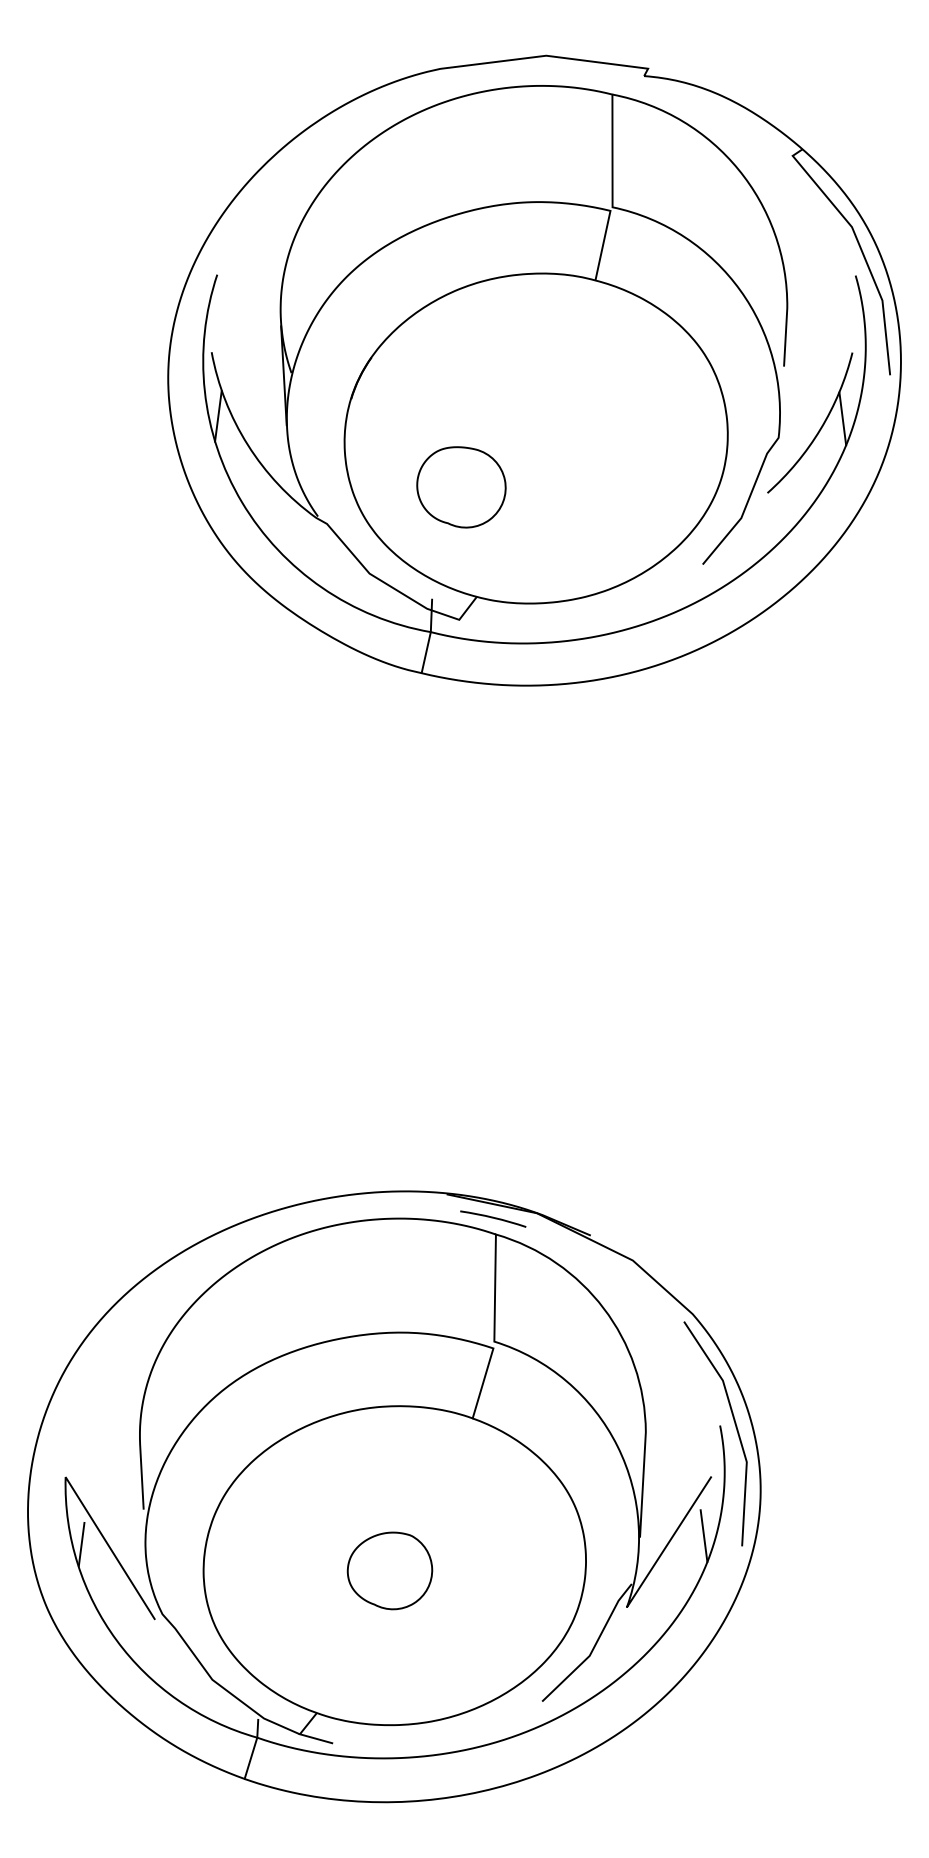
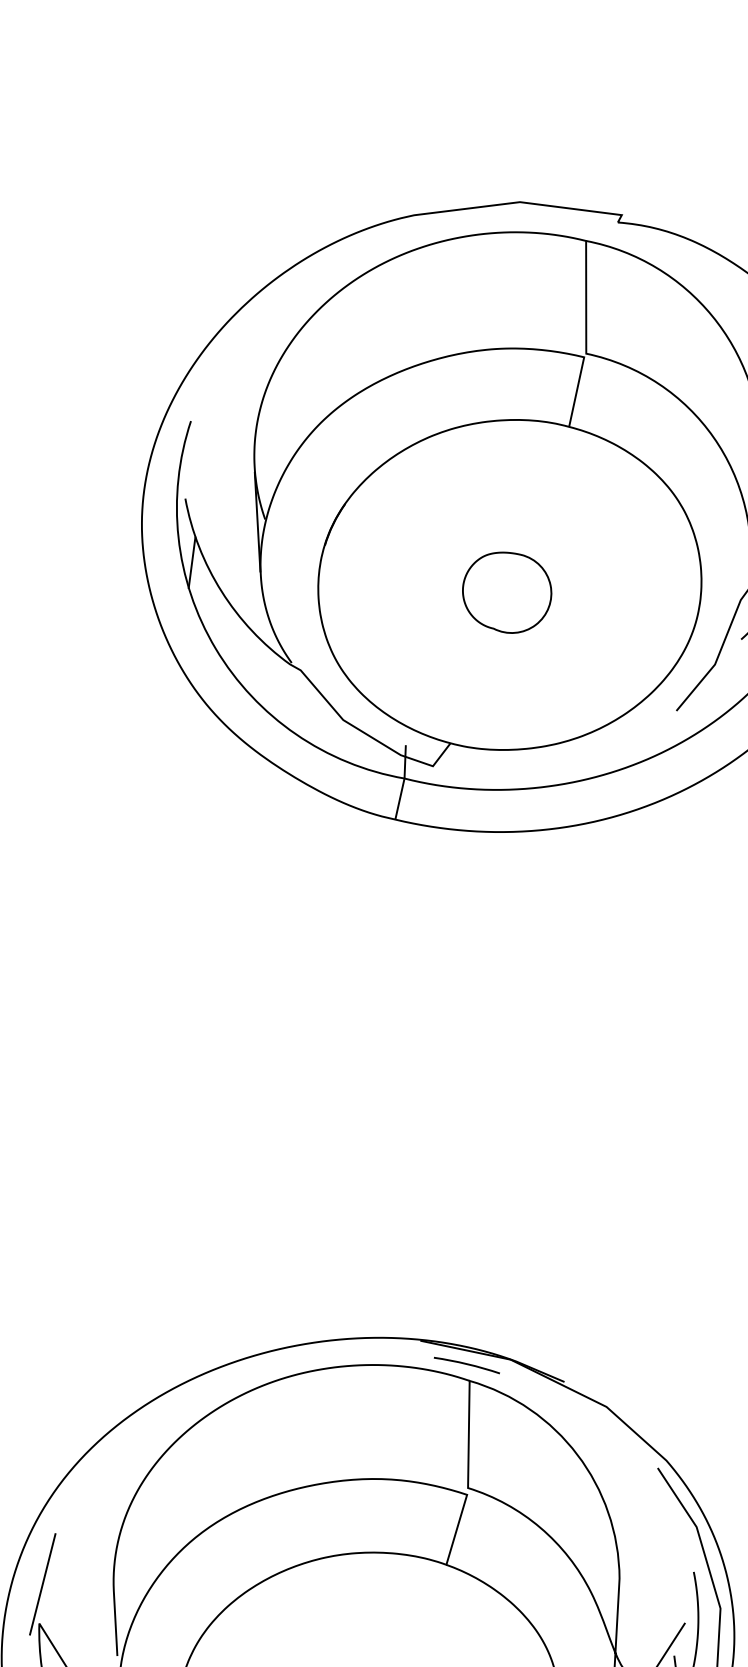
part: (461, 487) -> (507, 592), moved
line: (68, 1437) -> (42, 1583), added

